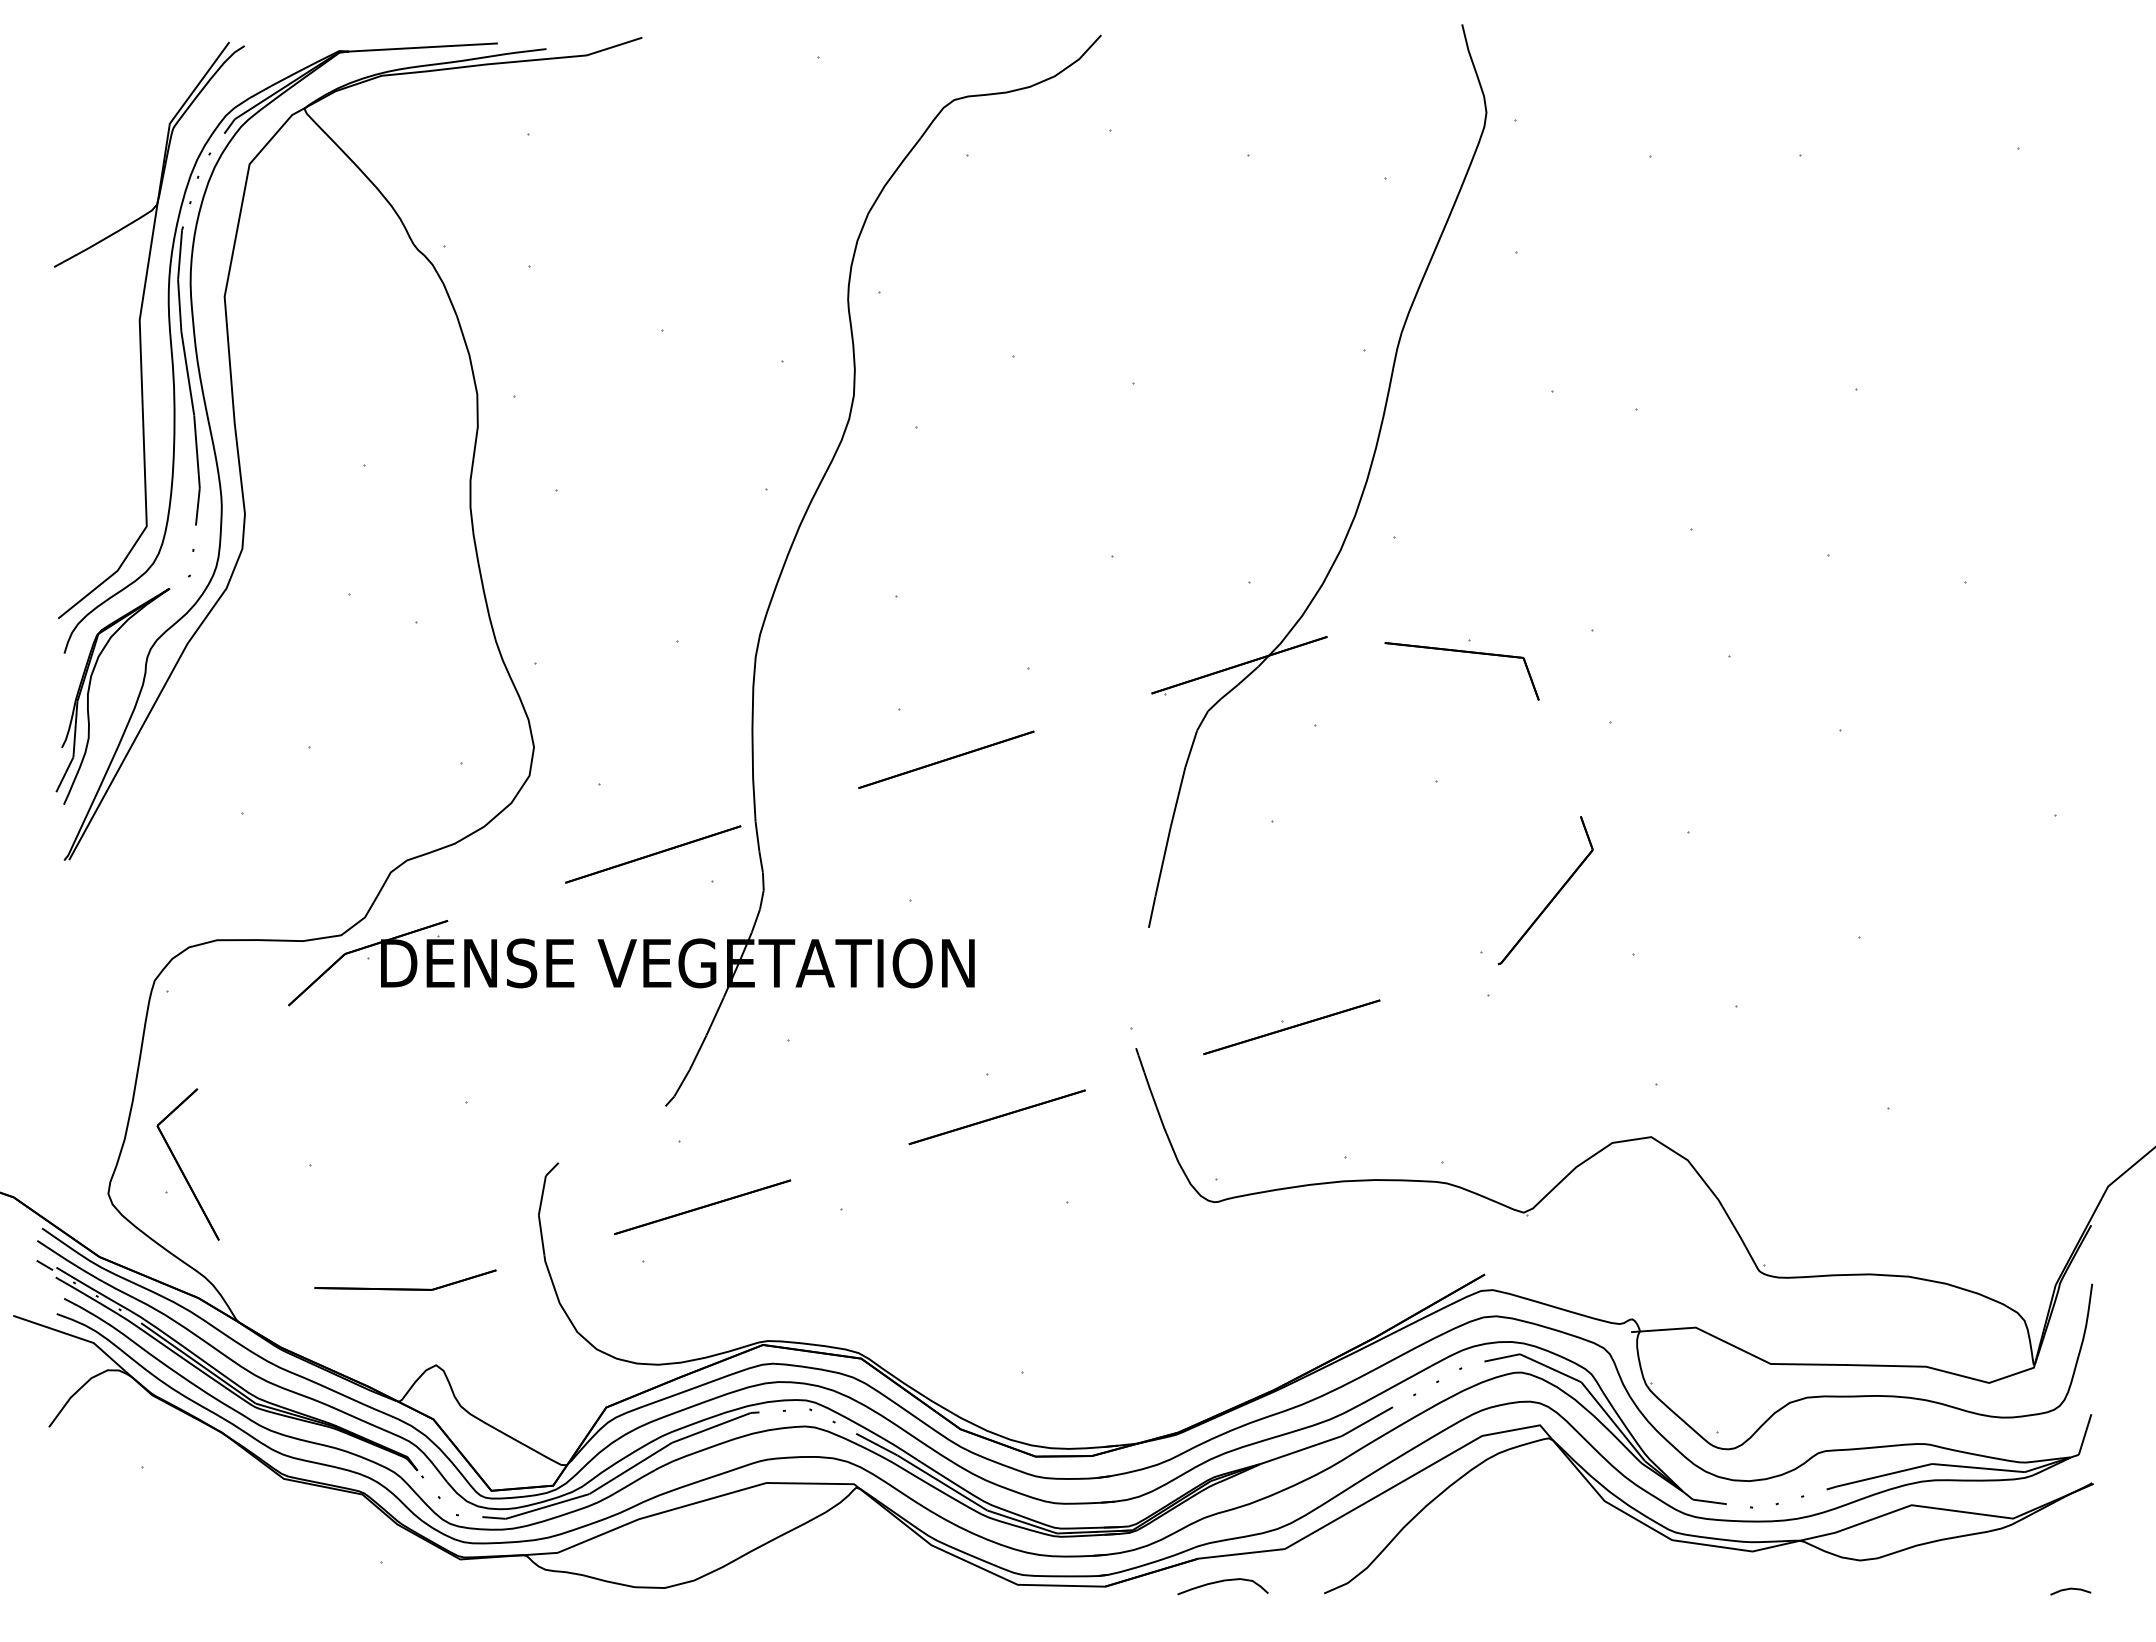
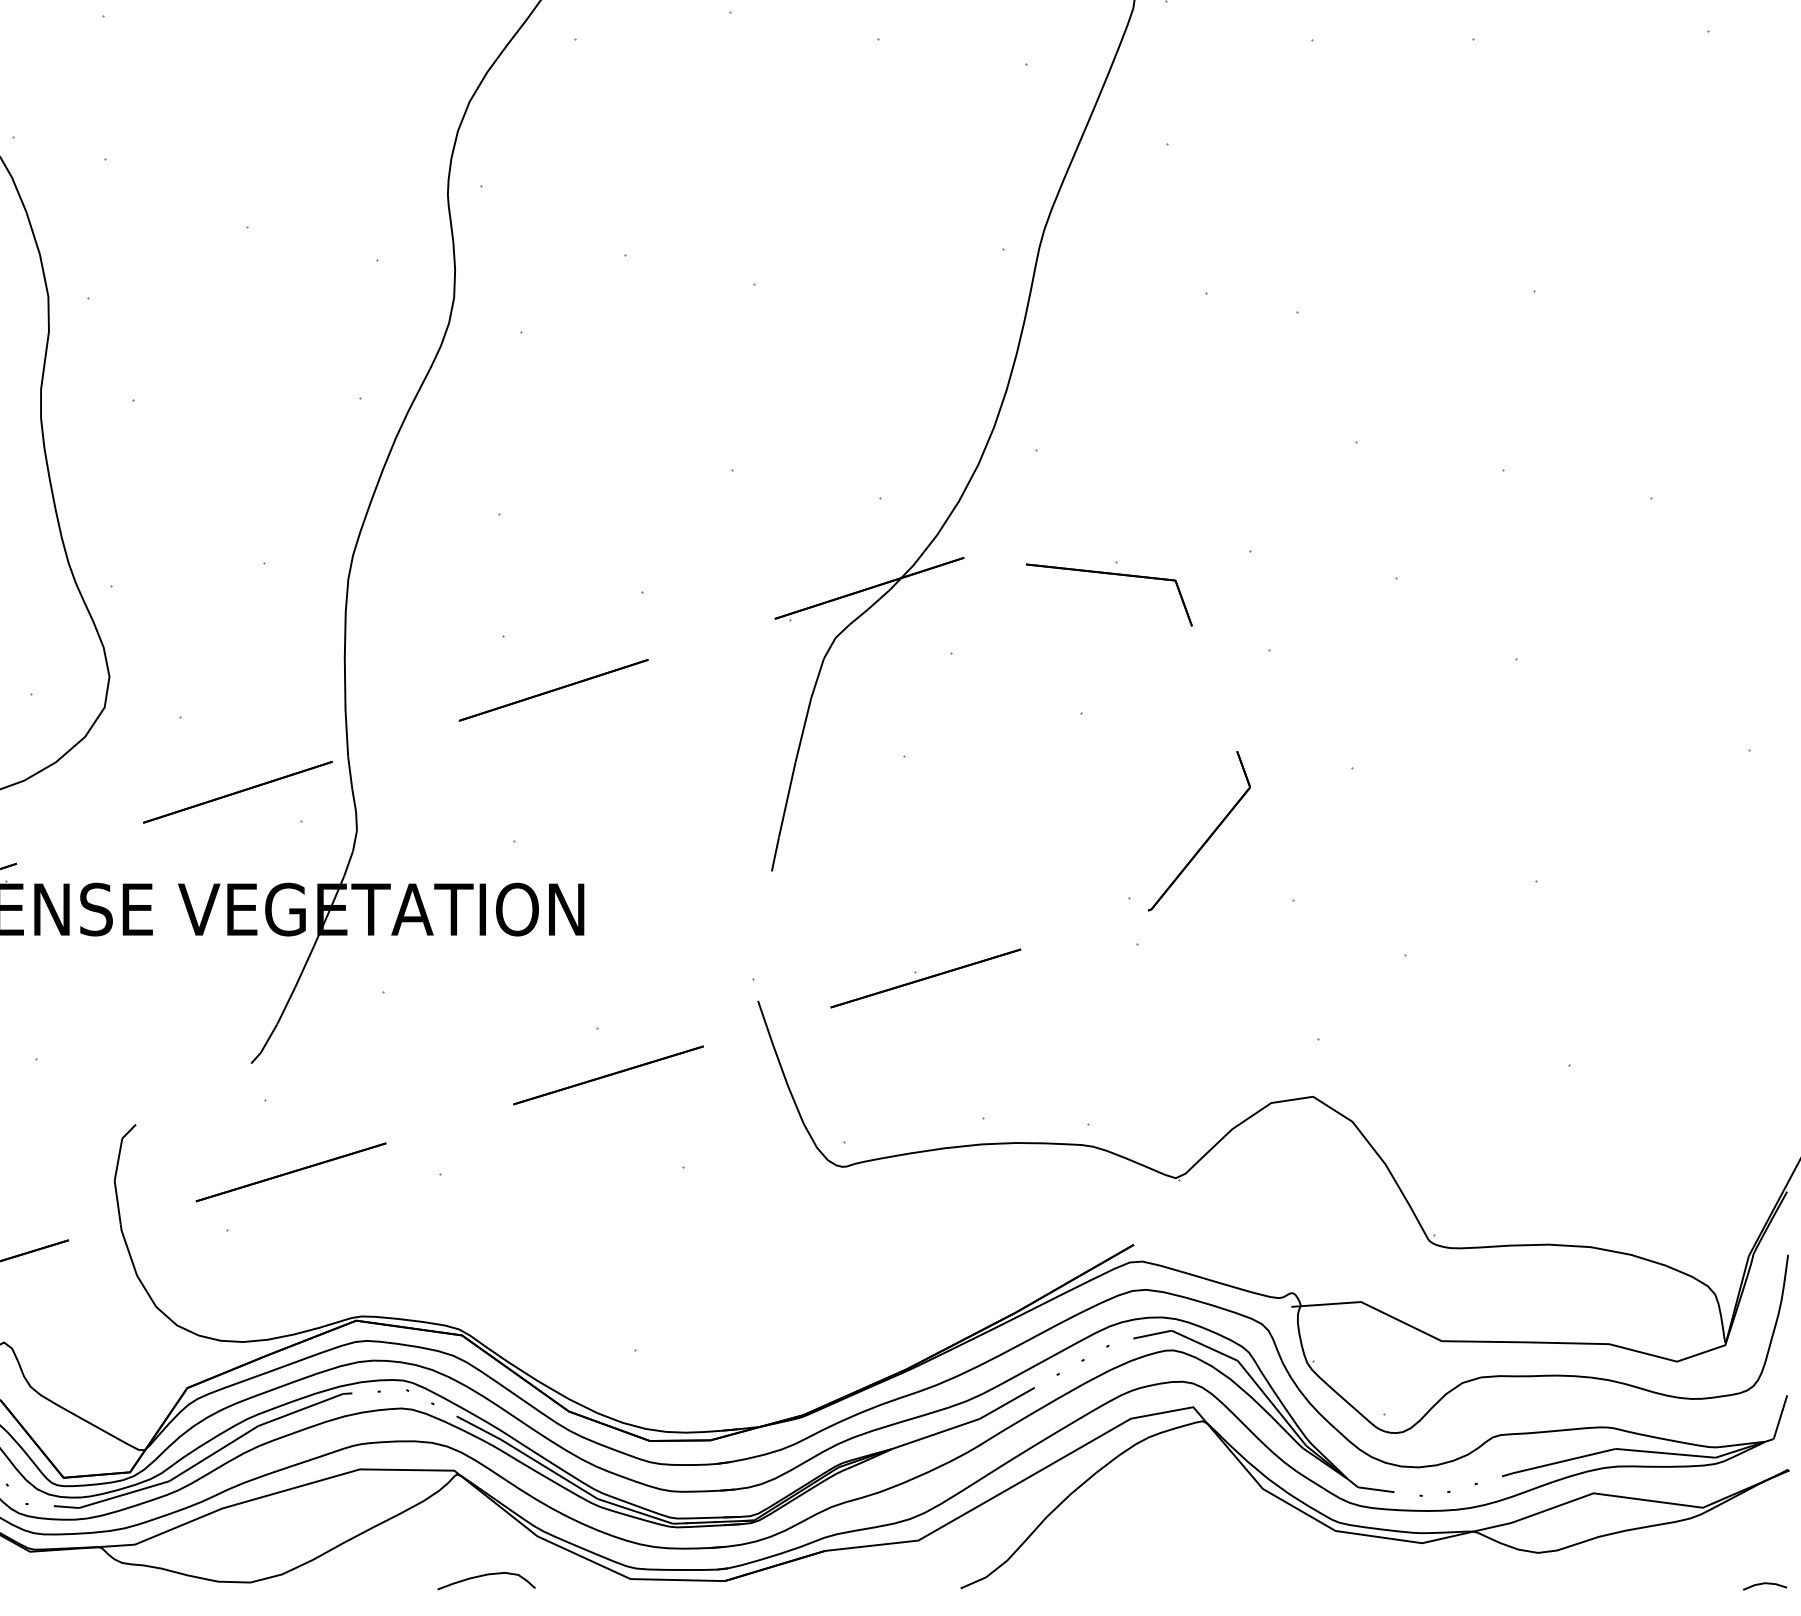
curve: (1220, 1582) -> (483, 1576), moved

